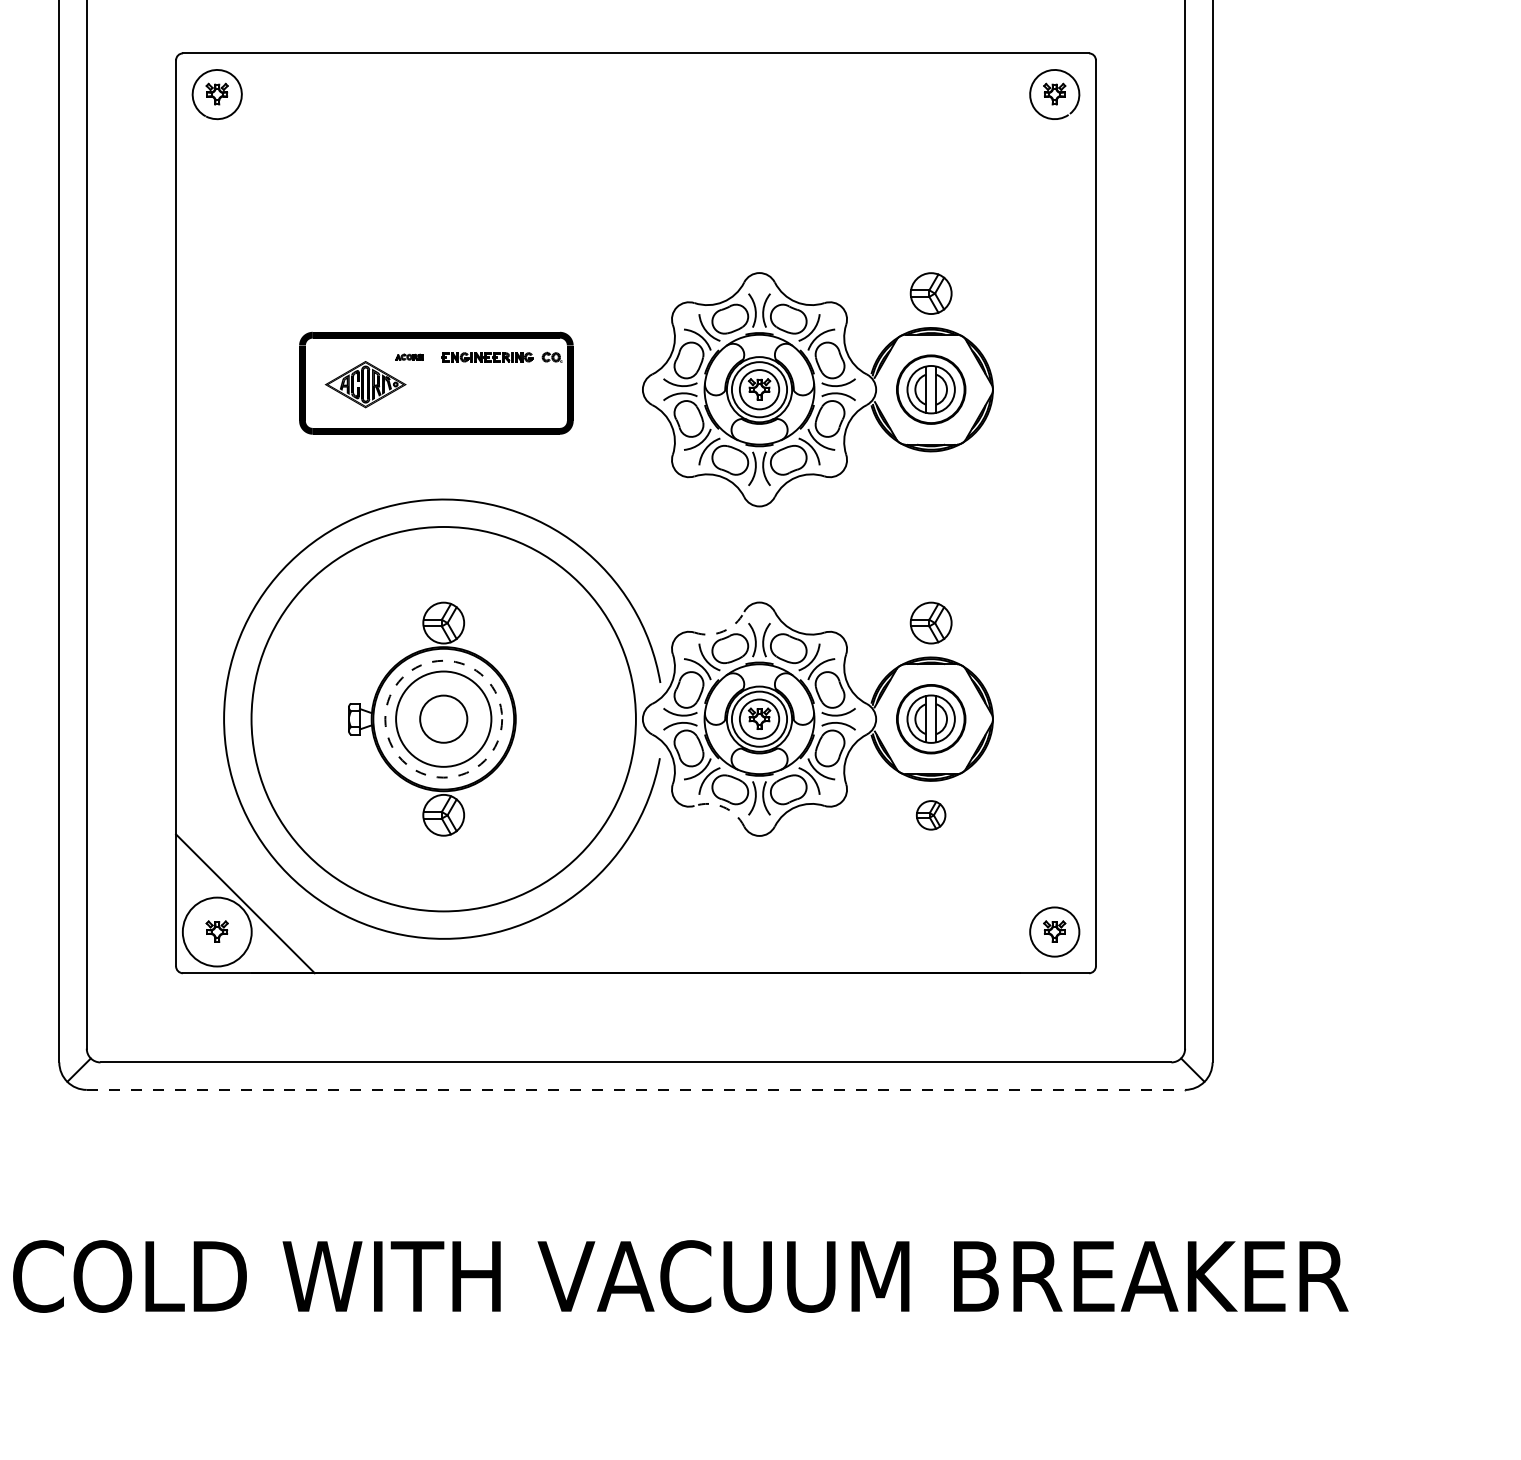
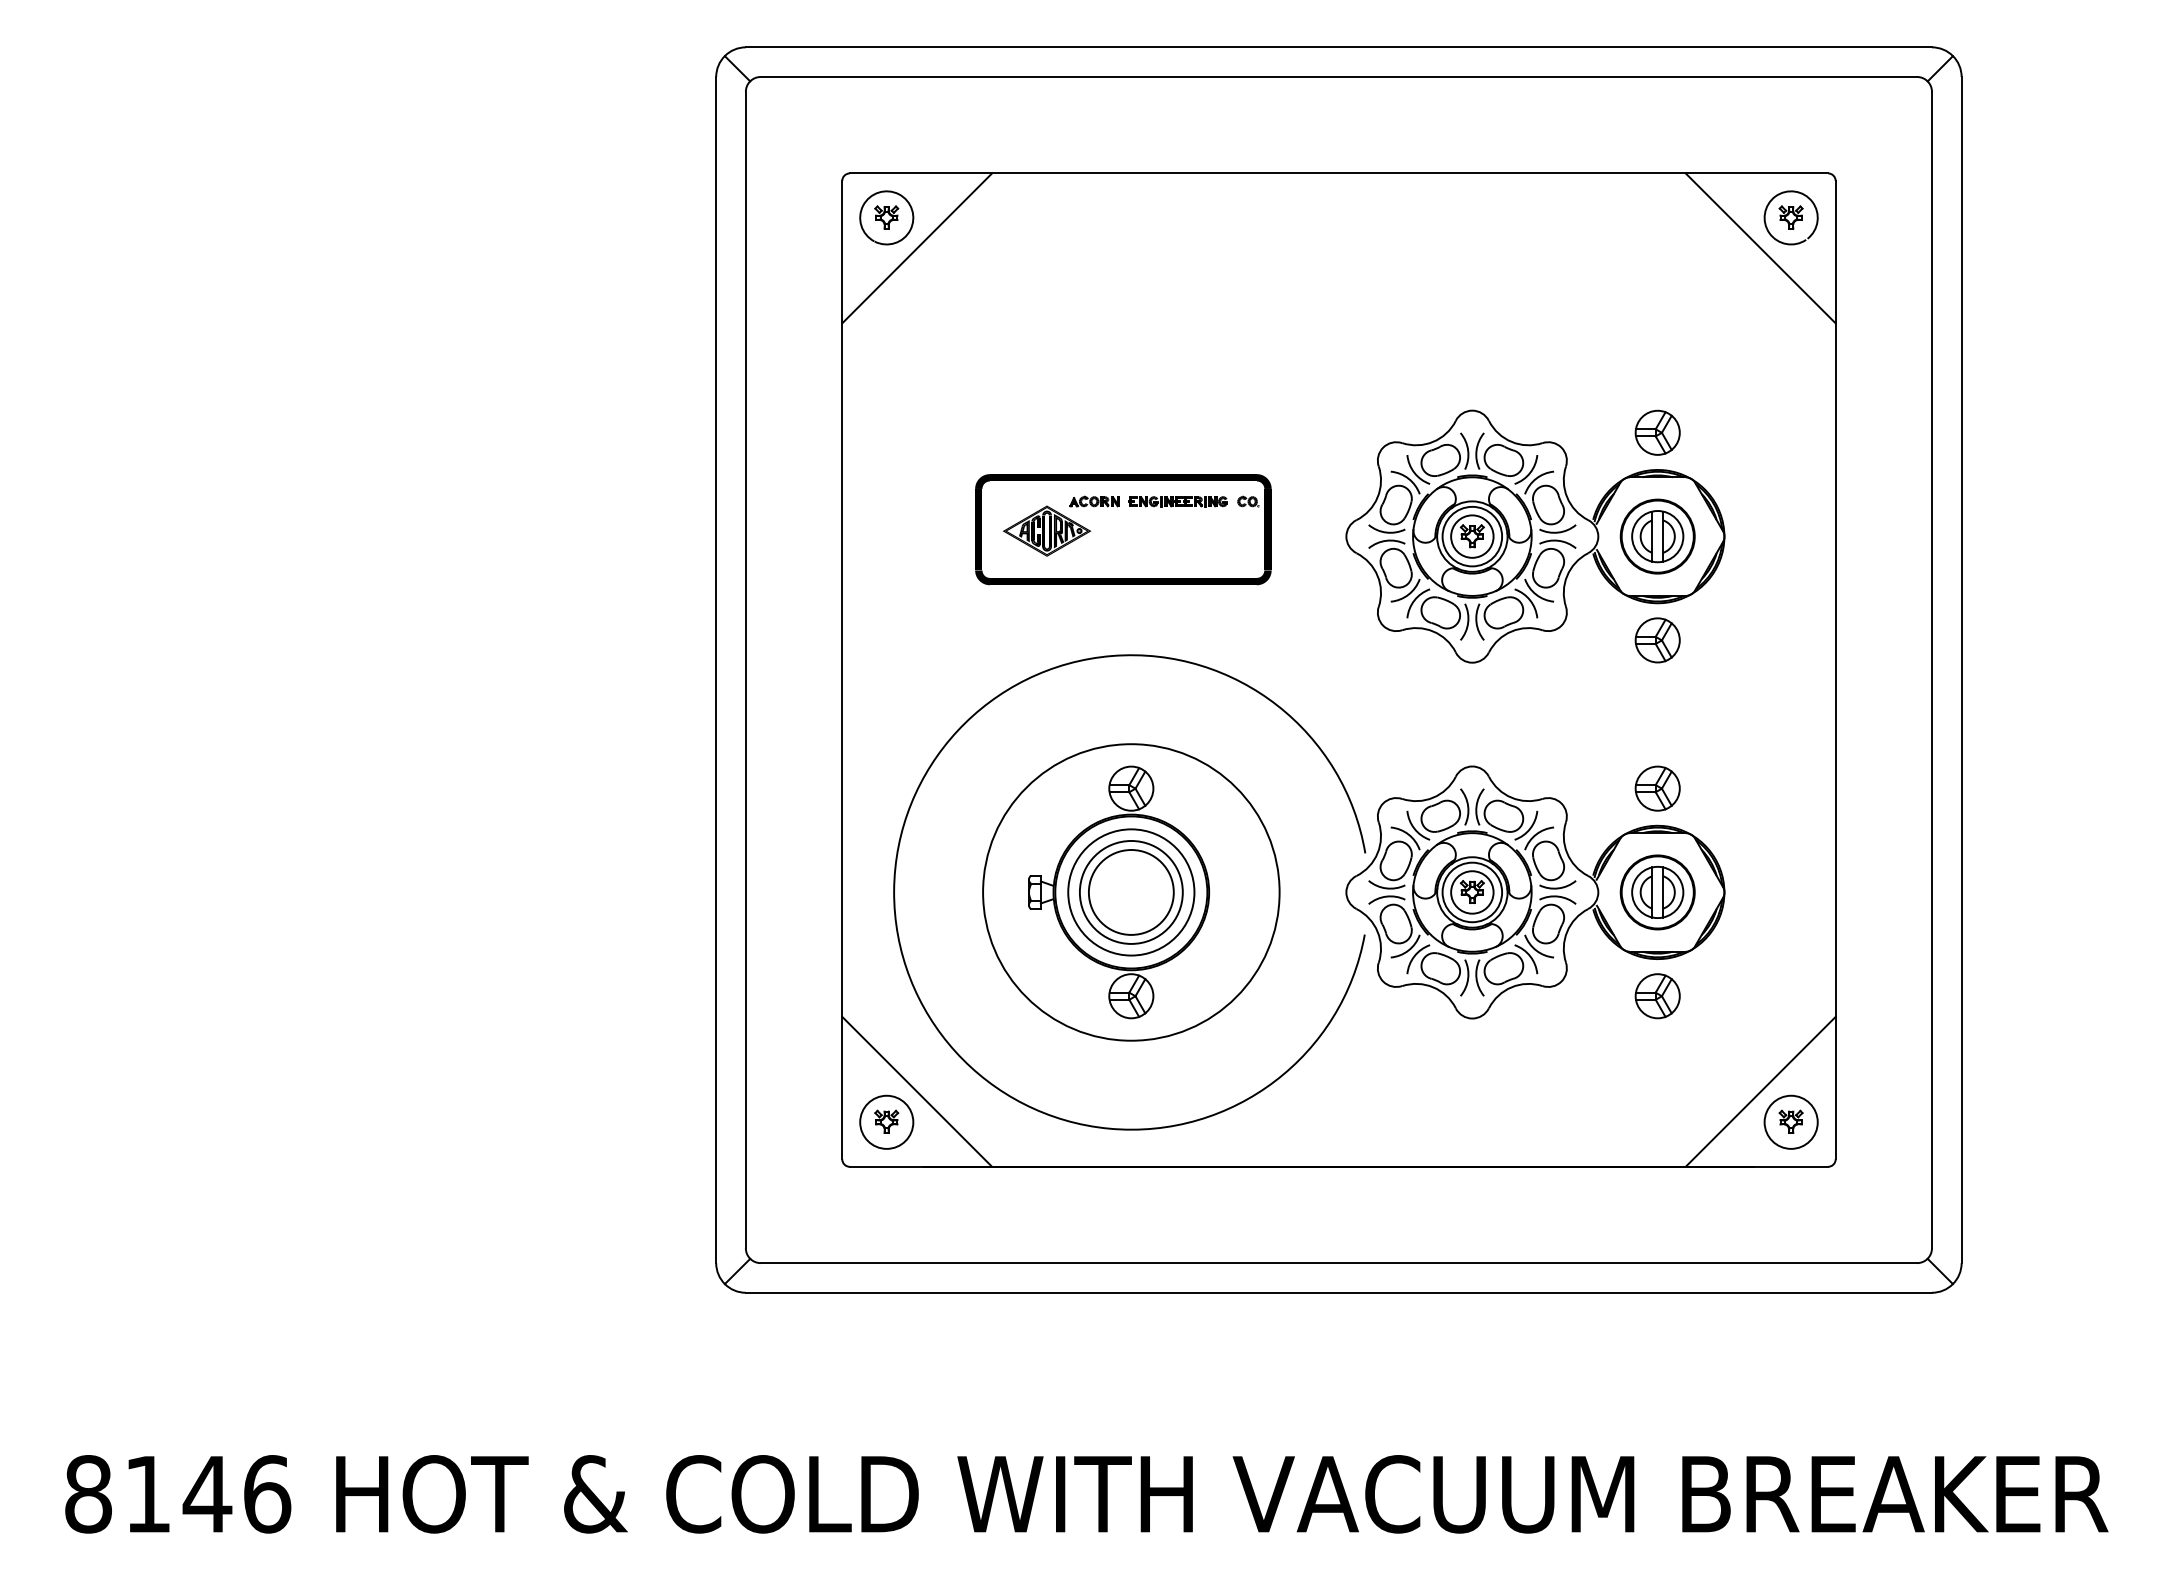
line: (245, 122) -> (917, 248), added
line: (1026, 122) -> (1760, 248), added
part: (409, 357) -> (1094, 501), size x1.67
part: (930, 485) -> (1657, 640), added
arc: (723, 631) -> (1433, 797), dashed -> solid
circle: (442, 719) -> (1130, 892), size x1.67
circle: (443, 719) -> (1131, 892), dashed -> solid
circle: (443, 719) -> (1131, 892), size x0.71
arc: (723, 807) -> (1433, 987), dashed -> solid
part: (930, 815) -> (1657, 996), size x1.43
line: (1026, 903) -> (1760, 1091), added
circle: (217, 931) -> (886, 1121), size x0.71
line: (636, 1089) -> (1339, 1292), dashed -> solid

